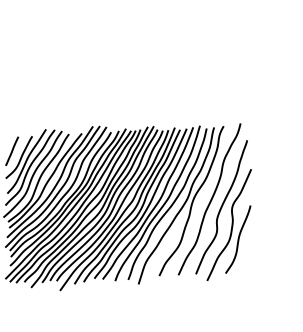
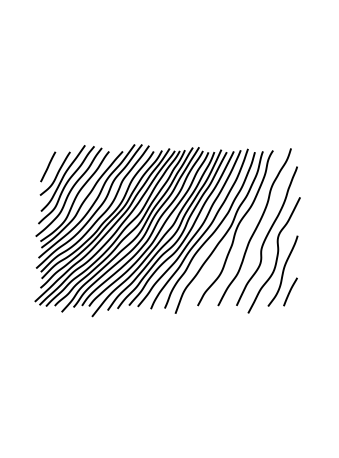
line: (246, 258) -> (290, 291), added

